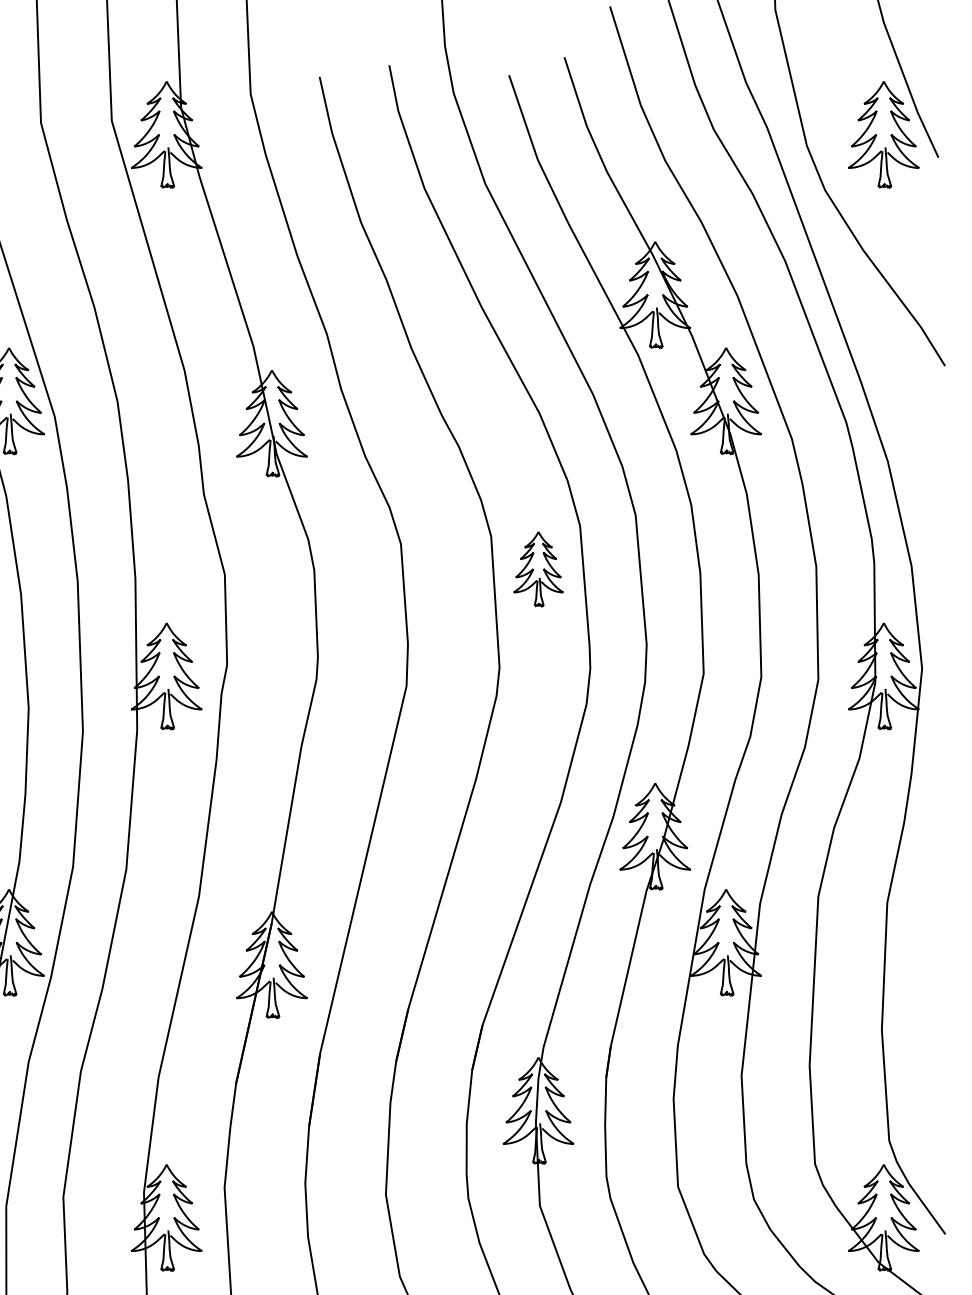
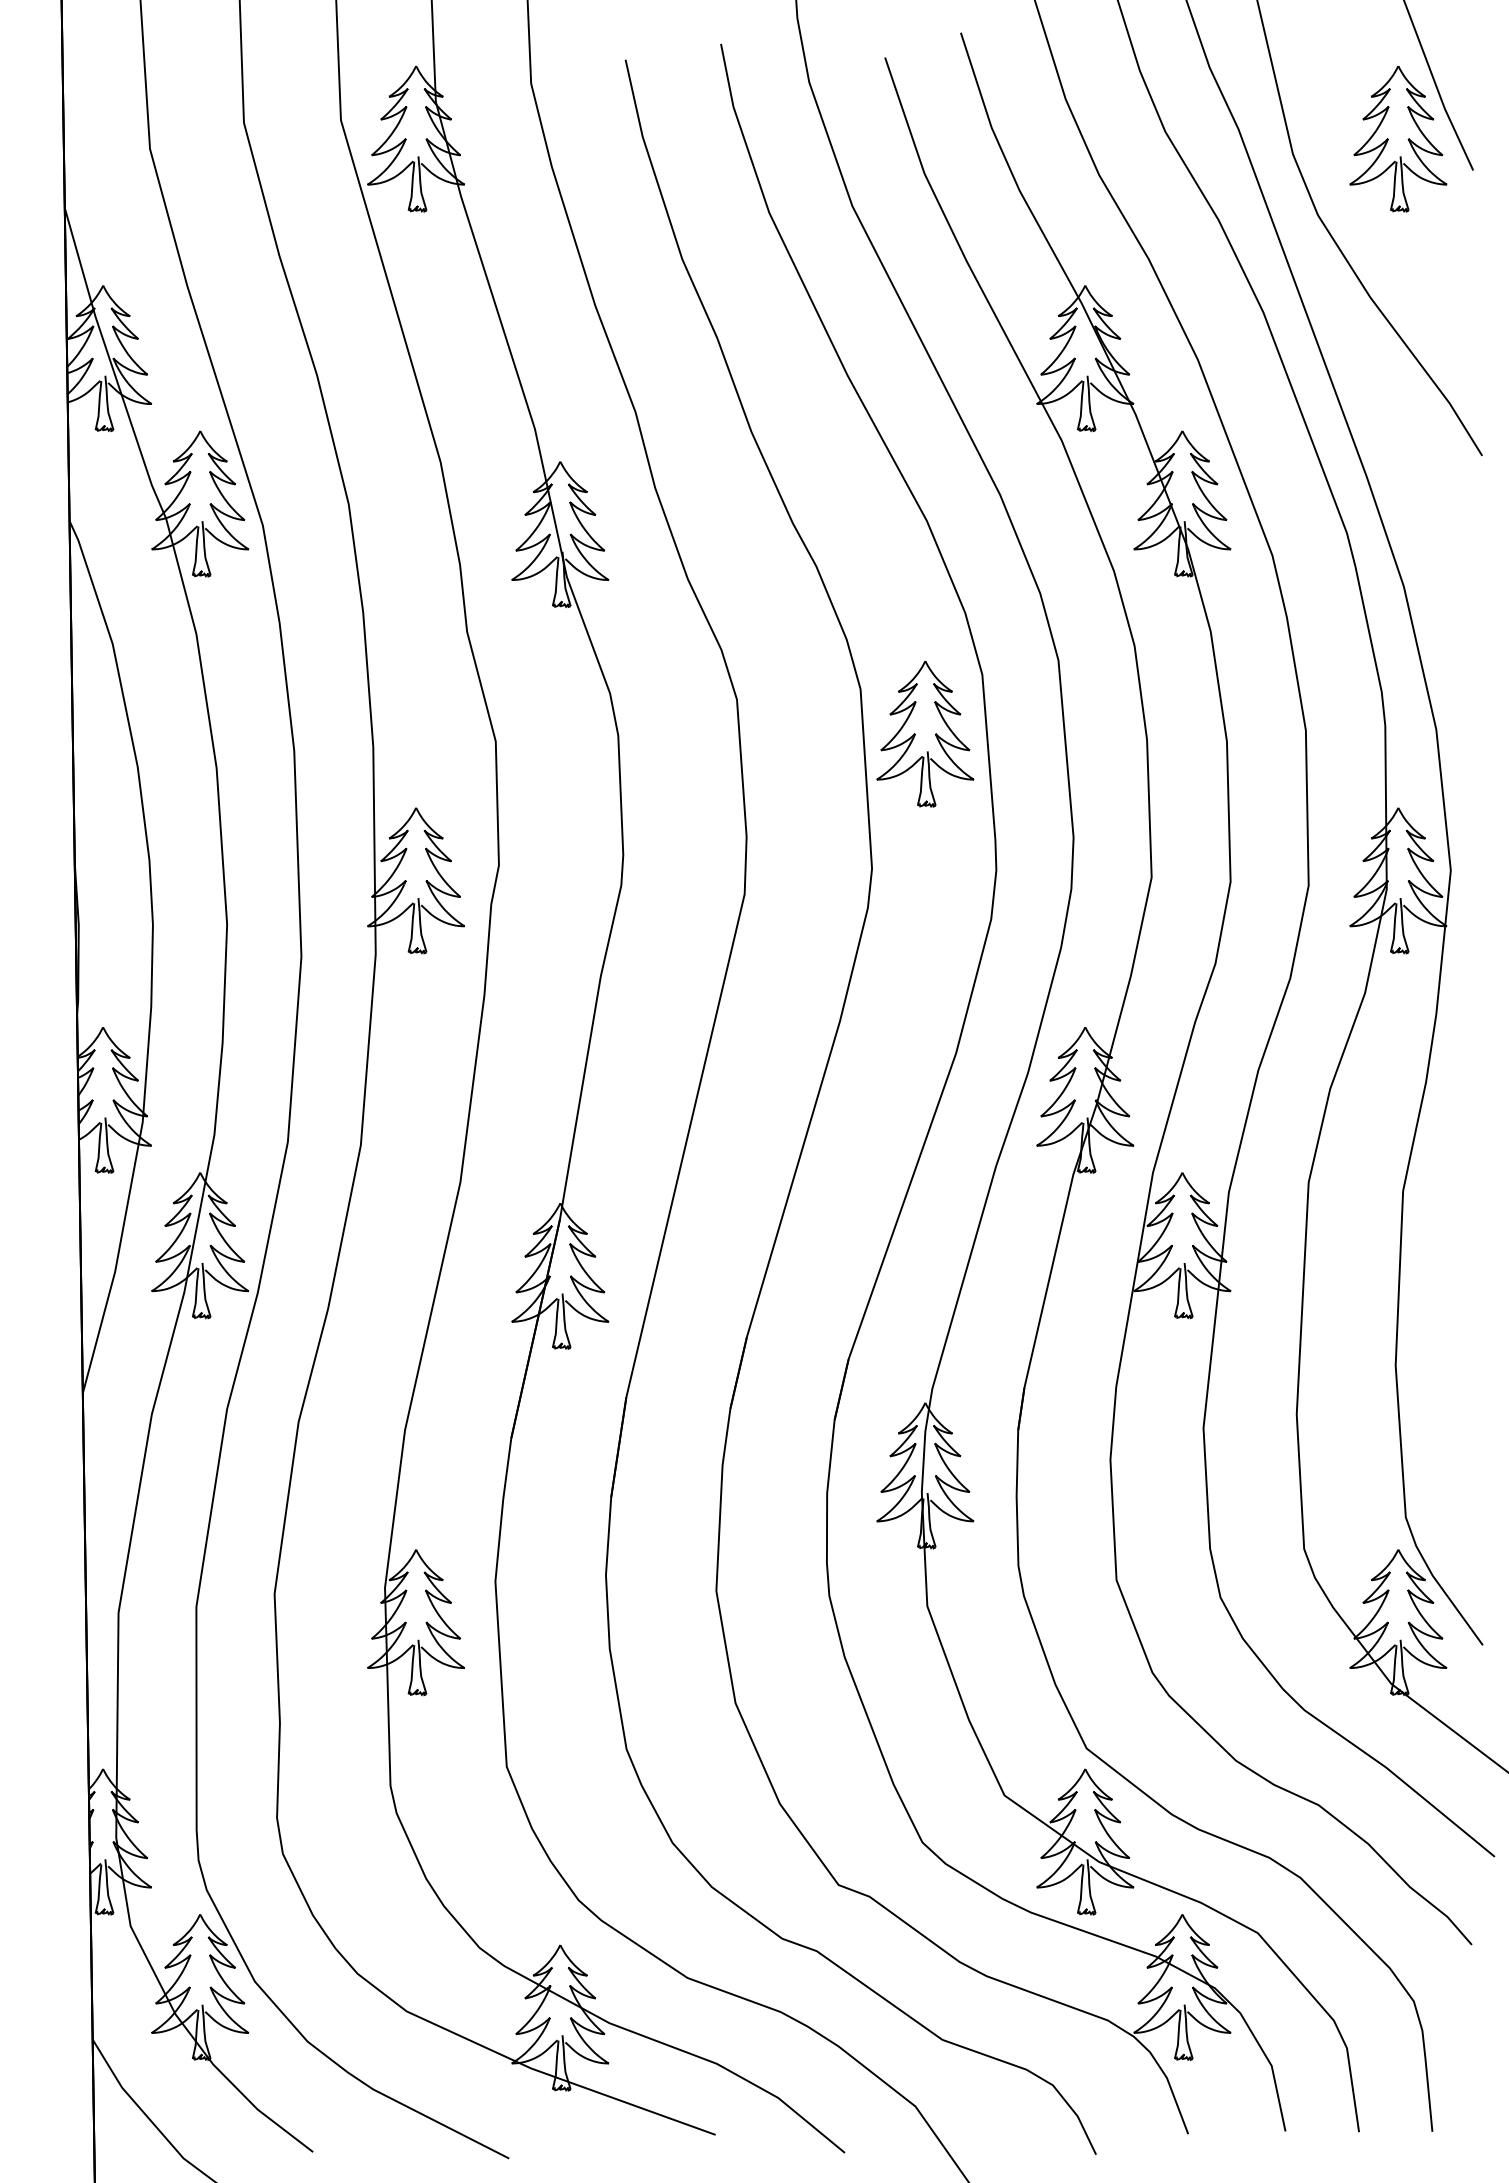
part: (538, 568) -> (925, 733), size x1.43

